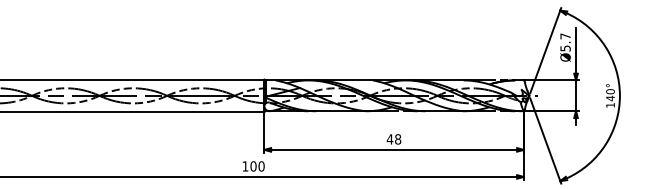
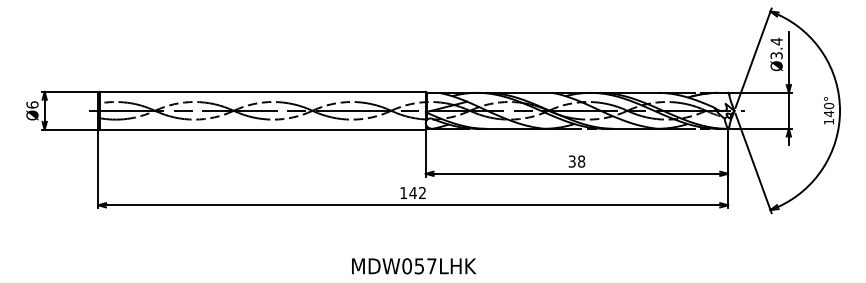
text: (565, 41) -> (776, 47), Ø5.7 -> Ø3.4
text: (389, 139) -> (571, 161), 48 -> 38
text: (257, 166) -> (417, 193), 100 -> 142

